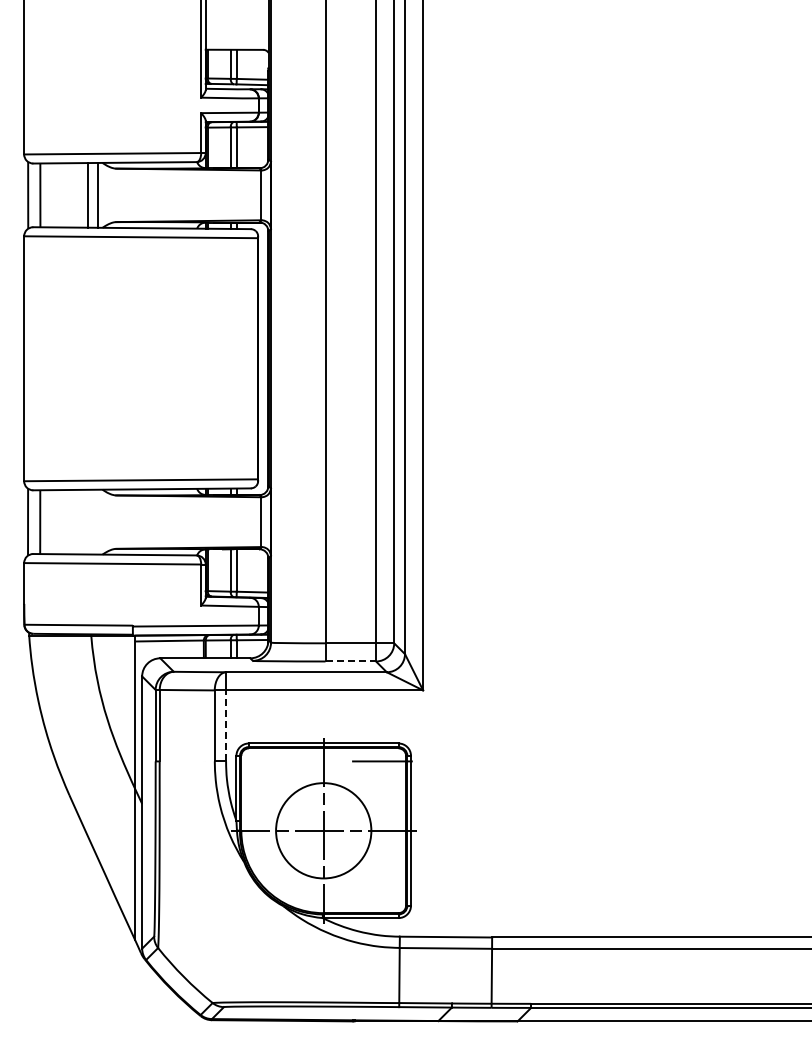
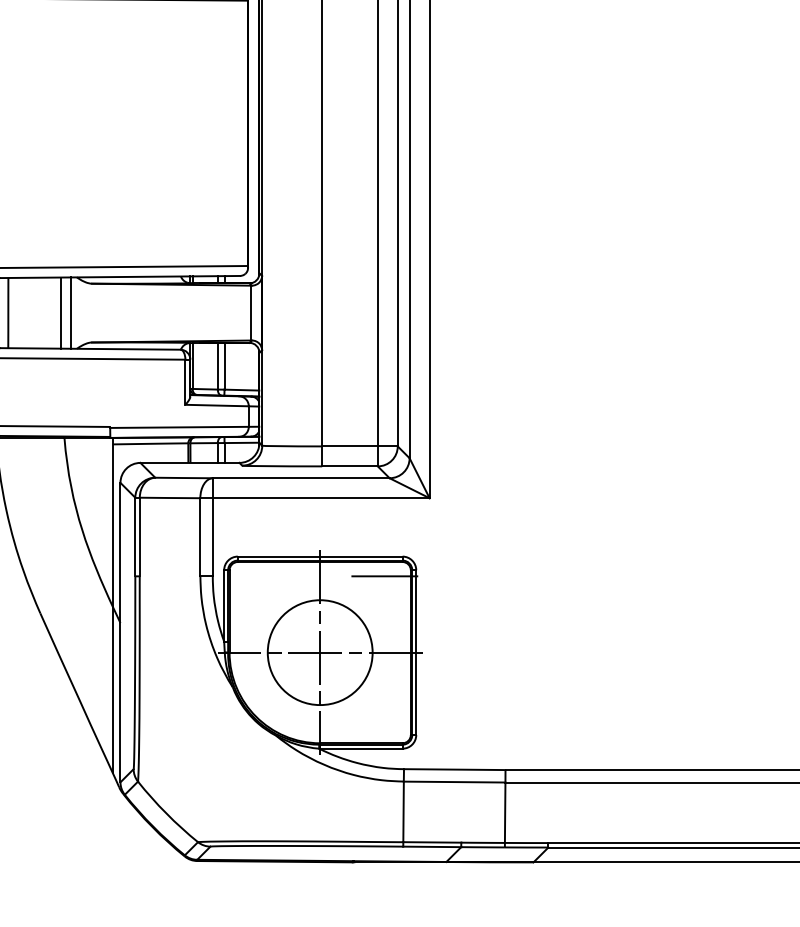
line: (87, 521) -> (60, 312), added
line: (97, 521) -> (71, 312), added
line: (351, 661) -> (350, 466), dashed -> solid
line: (226, 725) -> (213, 536), dashed -> solid

